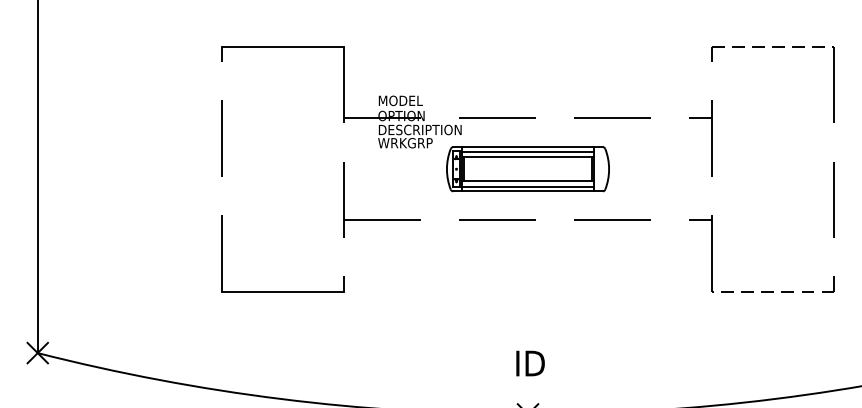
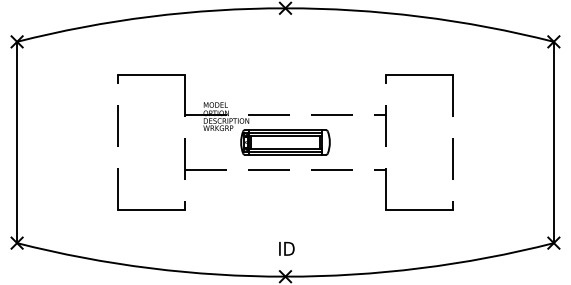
line: (772, 46) -> (419, 75), dashed -> solid
line: (772, 291) -> (419, 209), dashed -> solid

